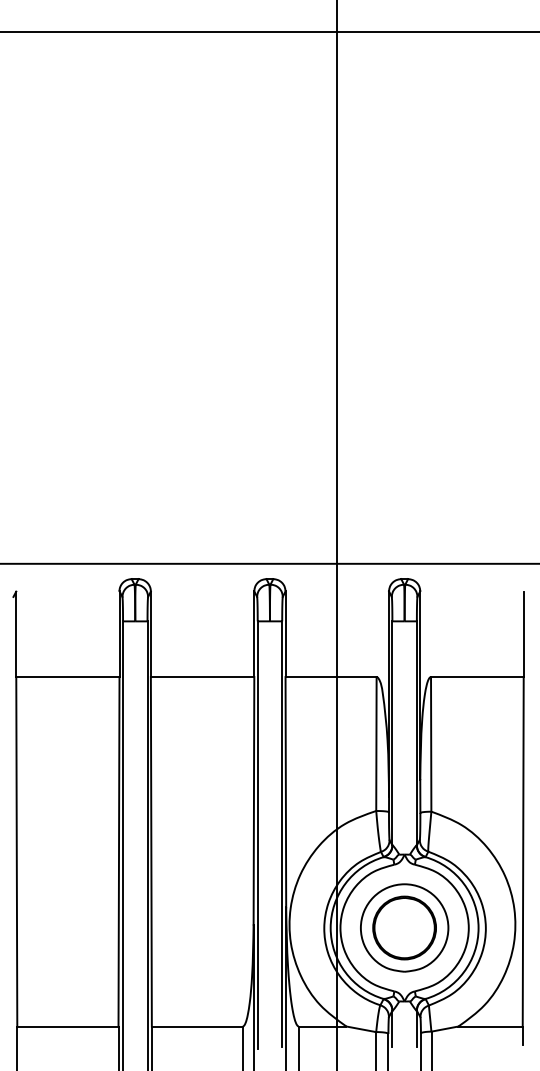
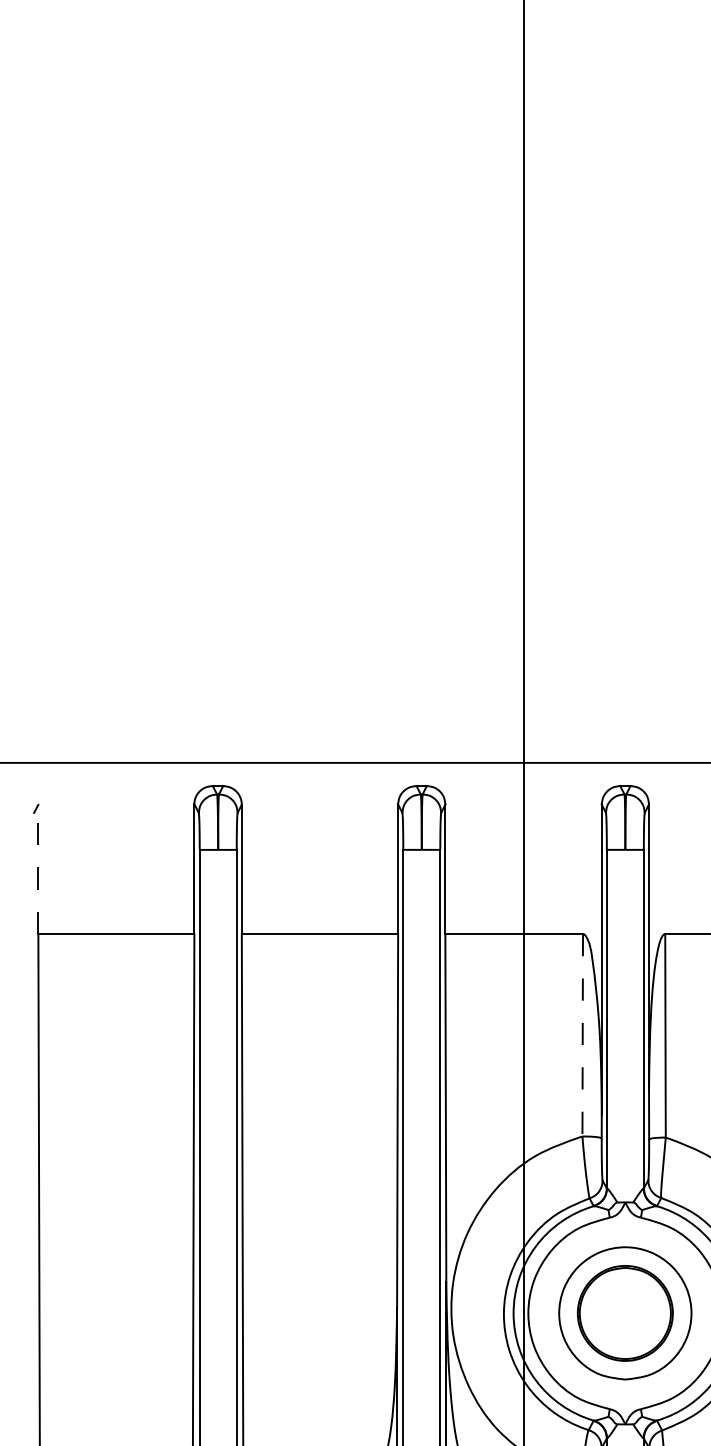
line: (16, 634) -> (38, 869), solid -> dashed
line: (376, 744) -> (582, 1035), solid -> dashed

